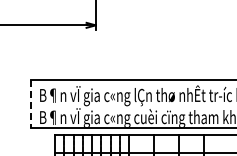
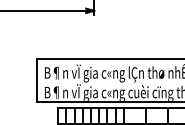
line: (31, 104) -> (37, 80), dashed -> solid

